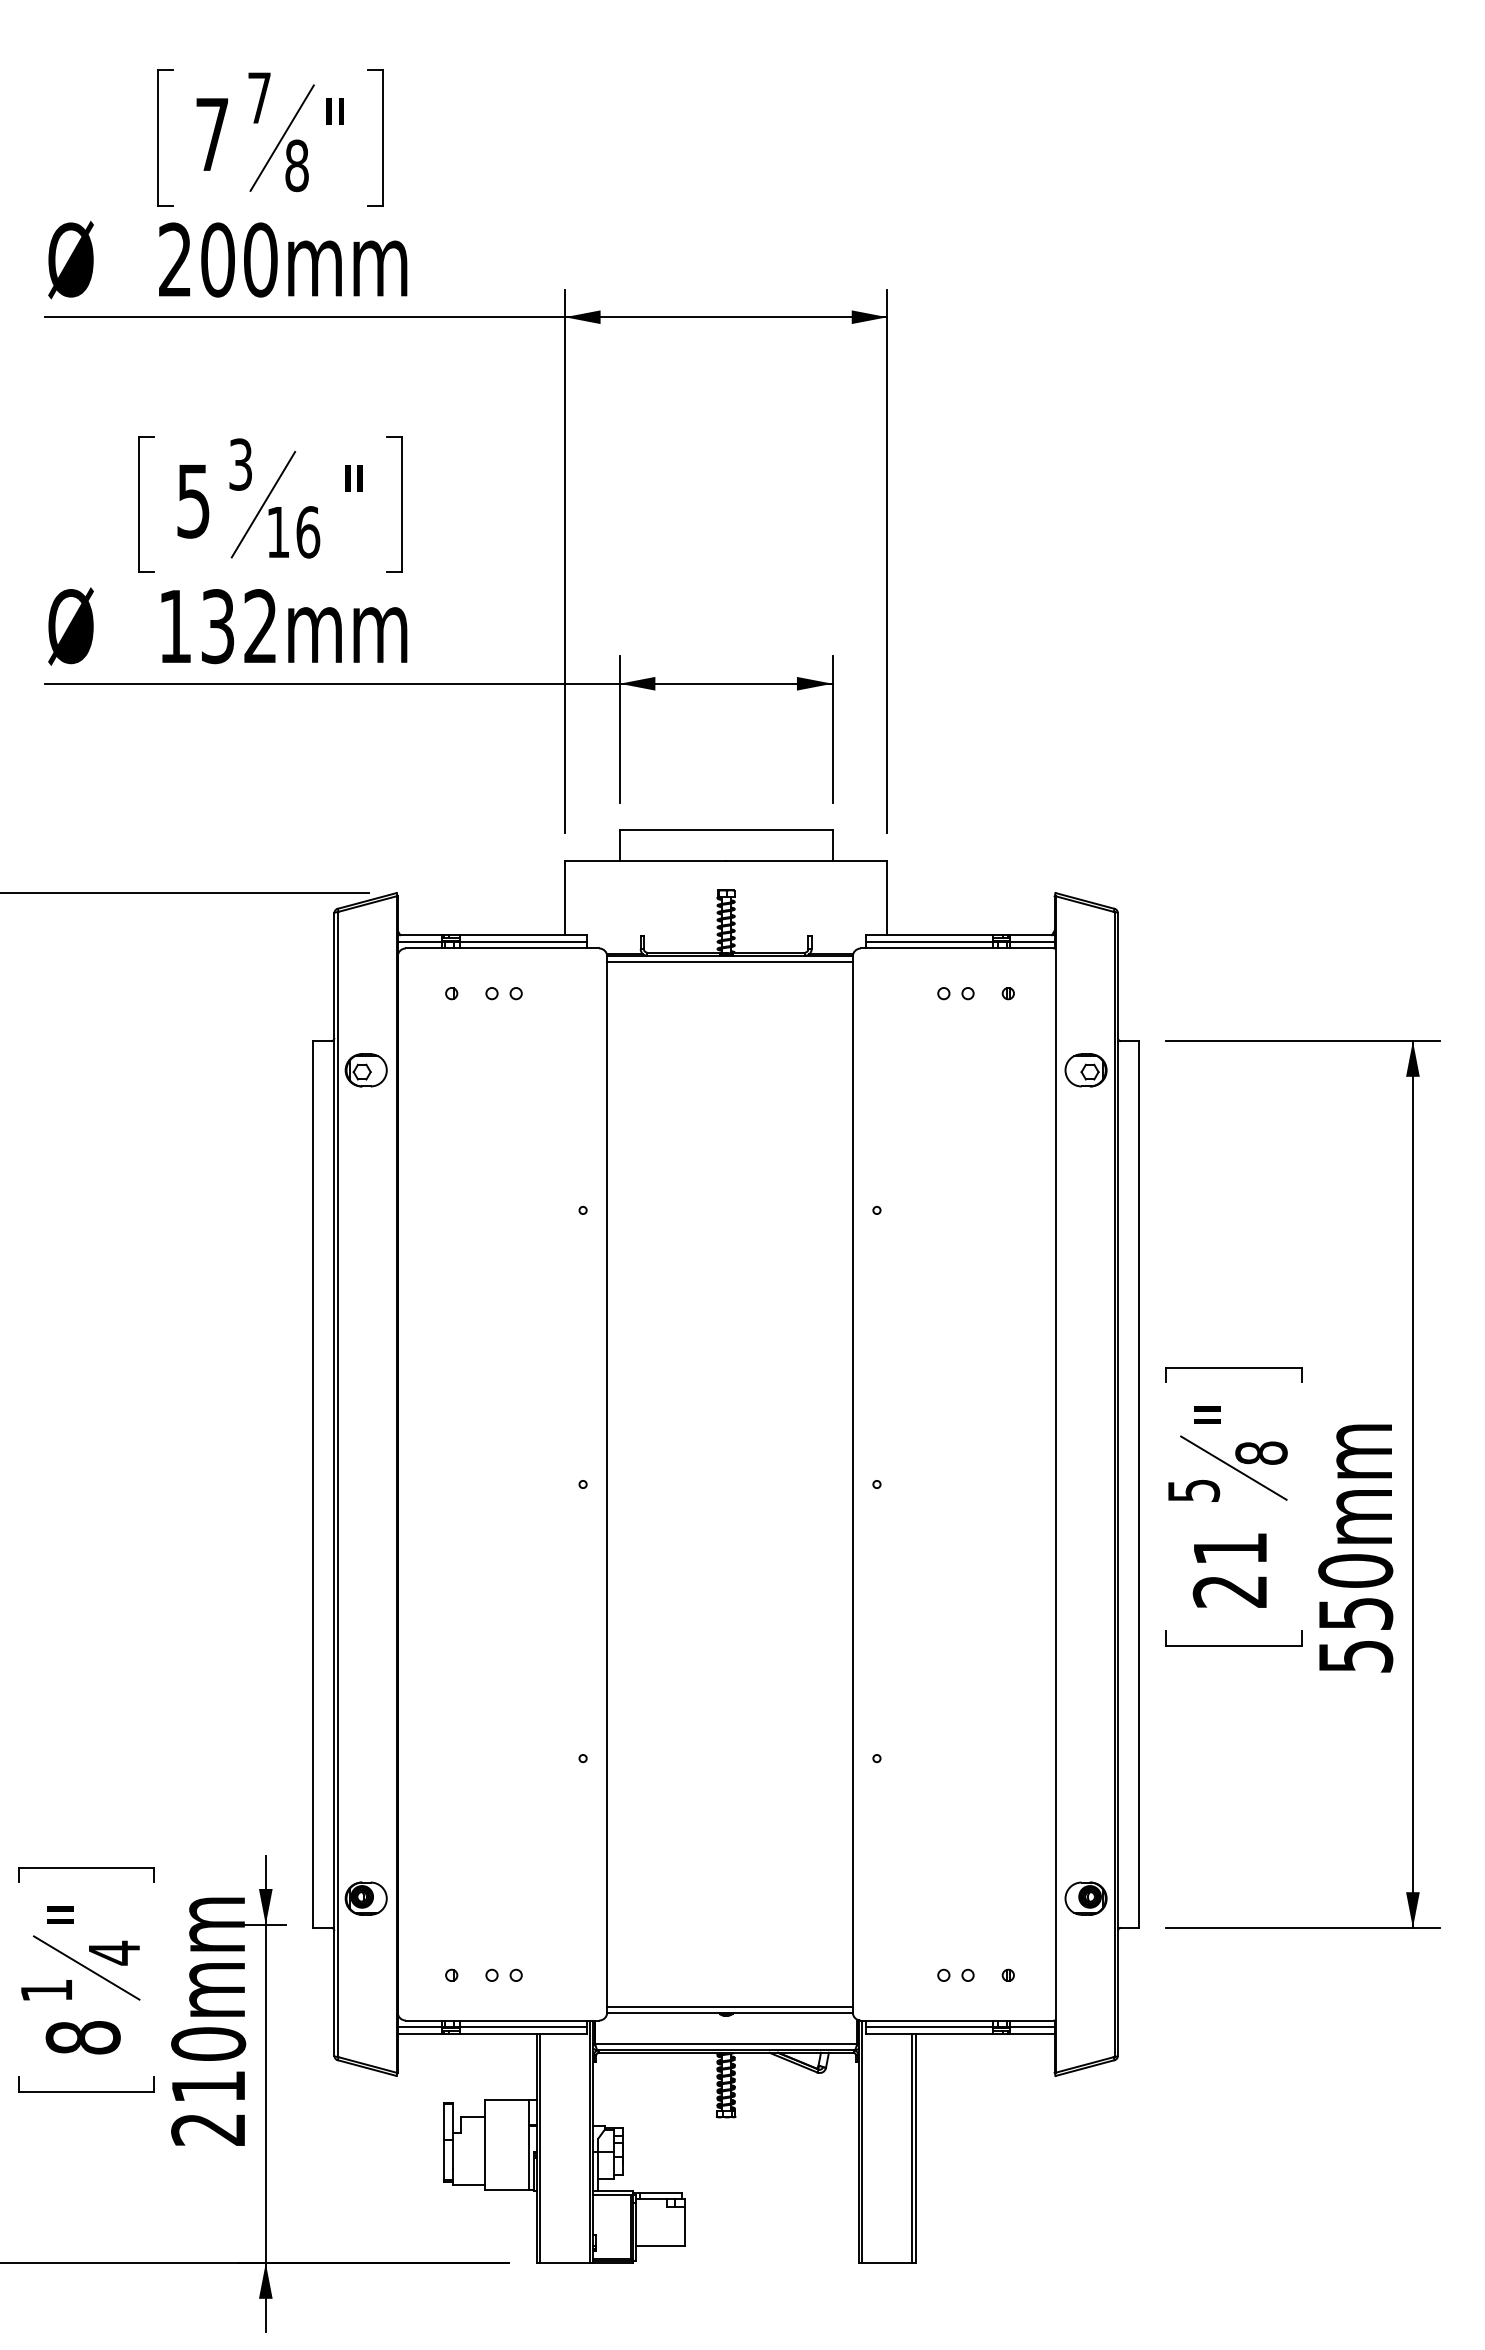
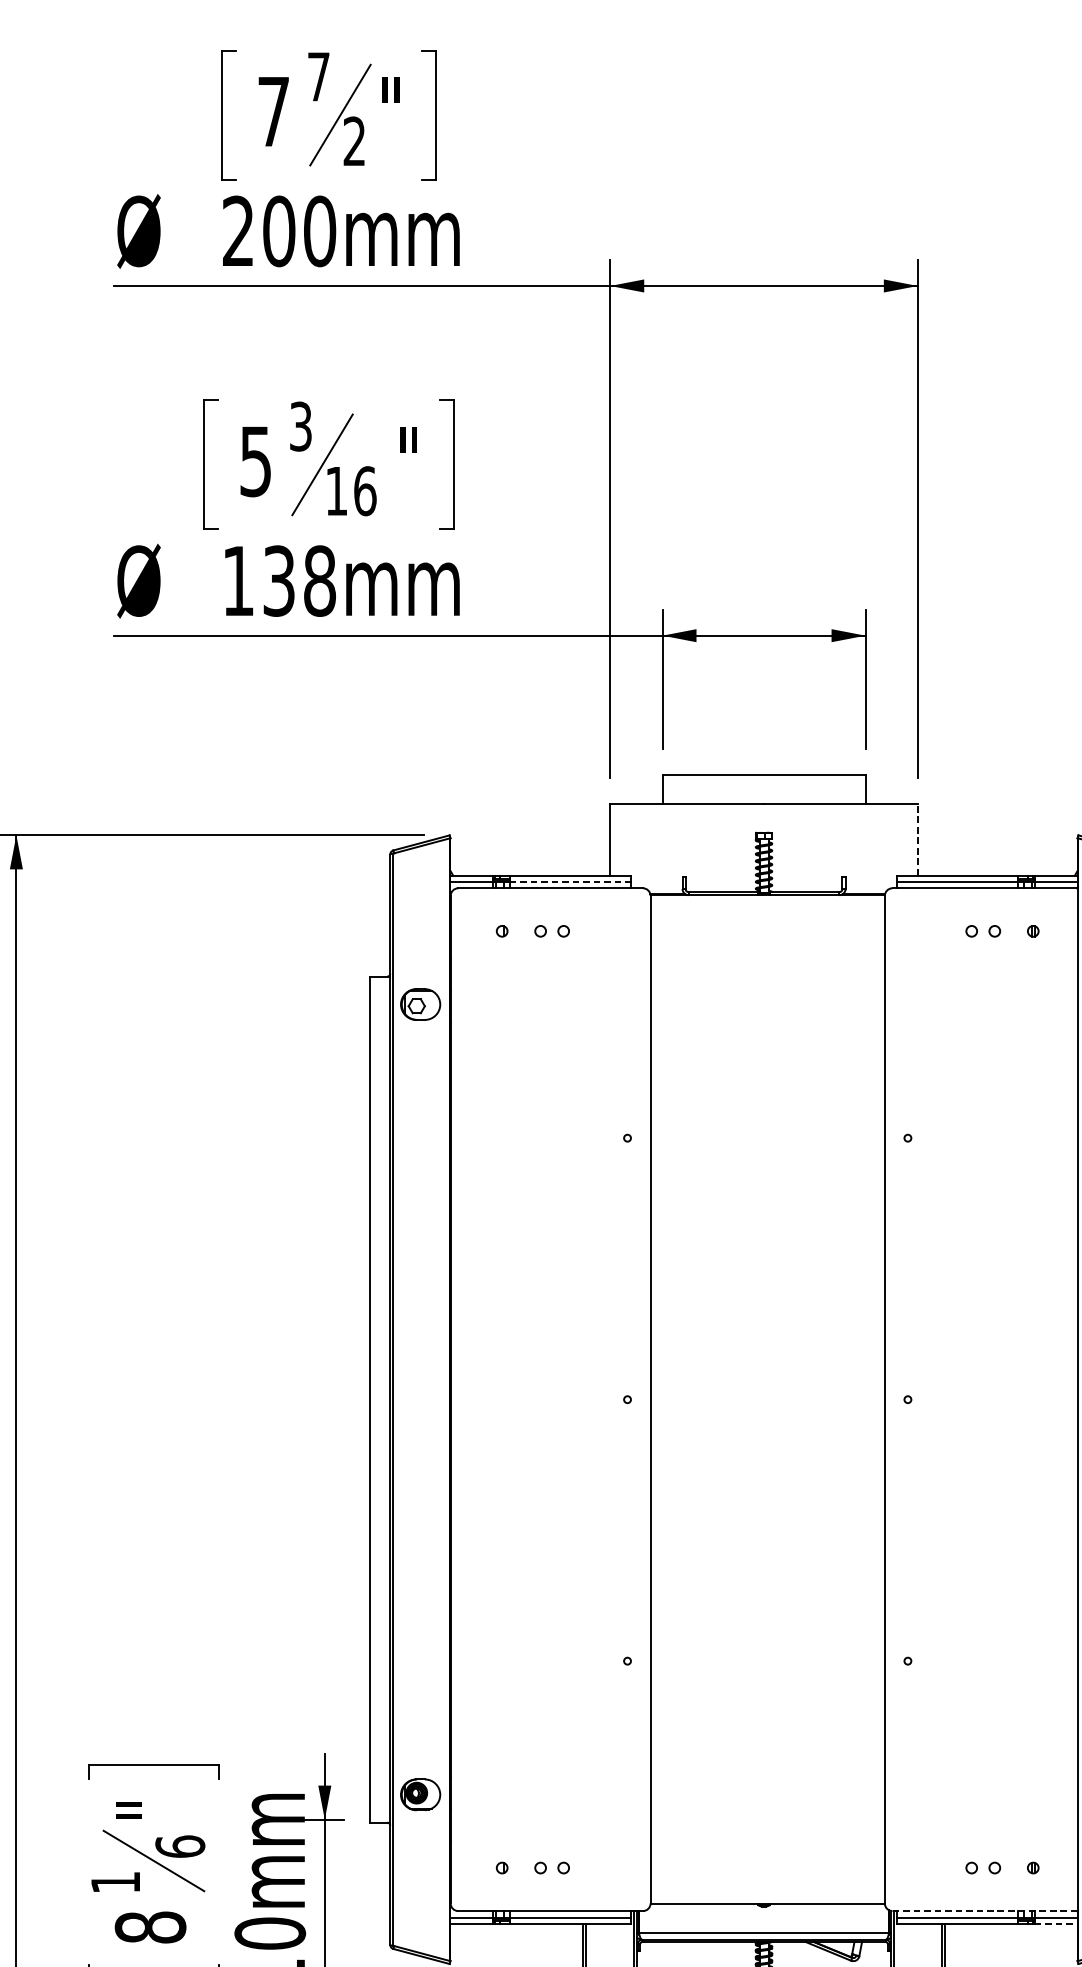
text: (296, 165) -> (354, 141), 8 -> 2
text: (260, 626) -> (319, 581), 132mm -> 138mm
line: (887, 897) -> (917, 839), solid -> dashed
line: (523, 941) -> (570, 881), solid -> dashed
line: (729, 962) -> (767, 901), removed
text: (114, 1952) -> (180, 1846), 4 -> 6
line: (729, 2006) -> (767, 1897), removed
line: (957, 2020) -> (984, 1911), solid -> dashed
line: (1032, 2033) -> (1056, 1923), solid -> dashed

